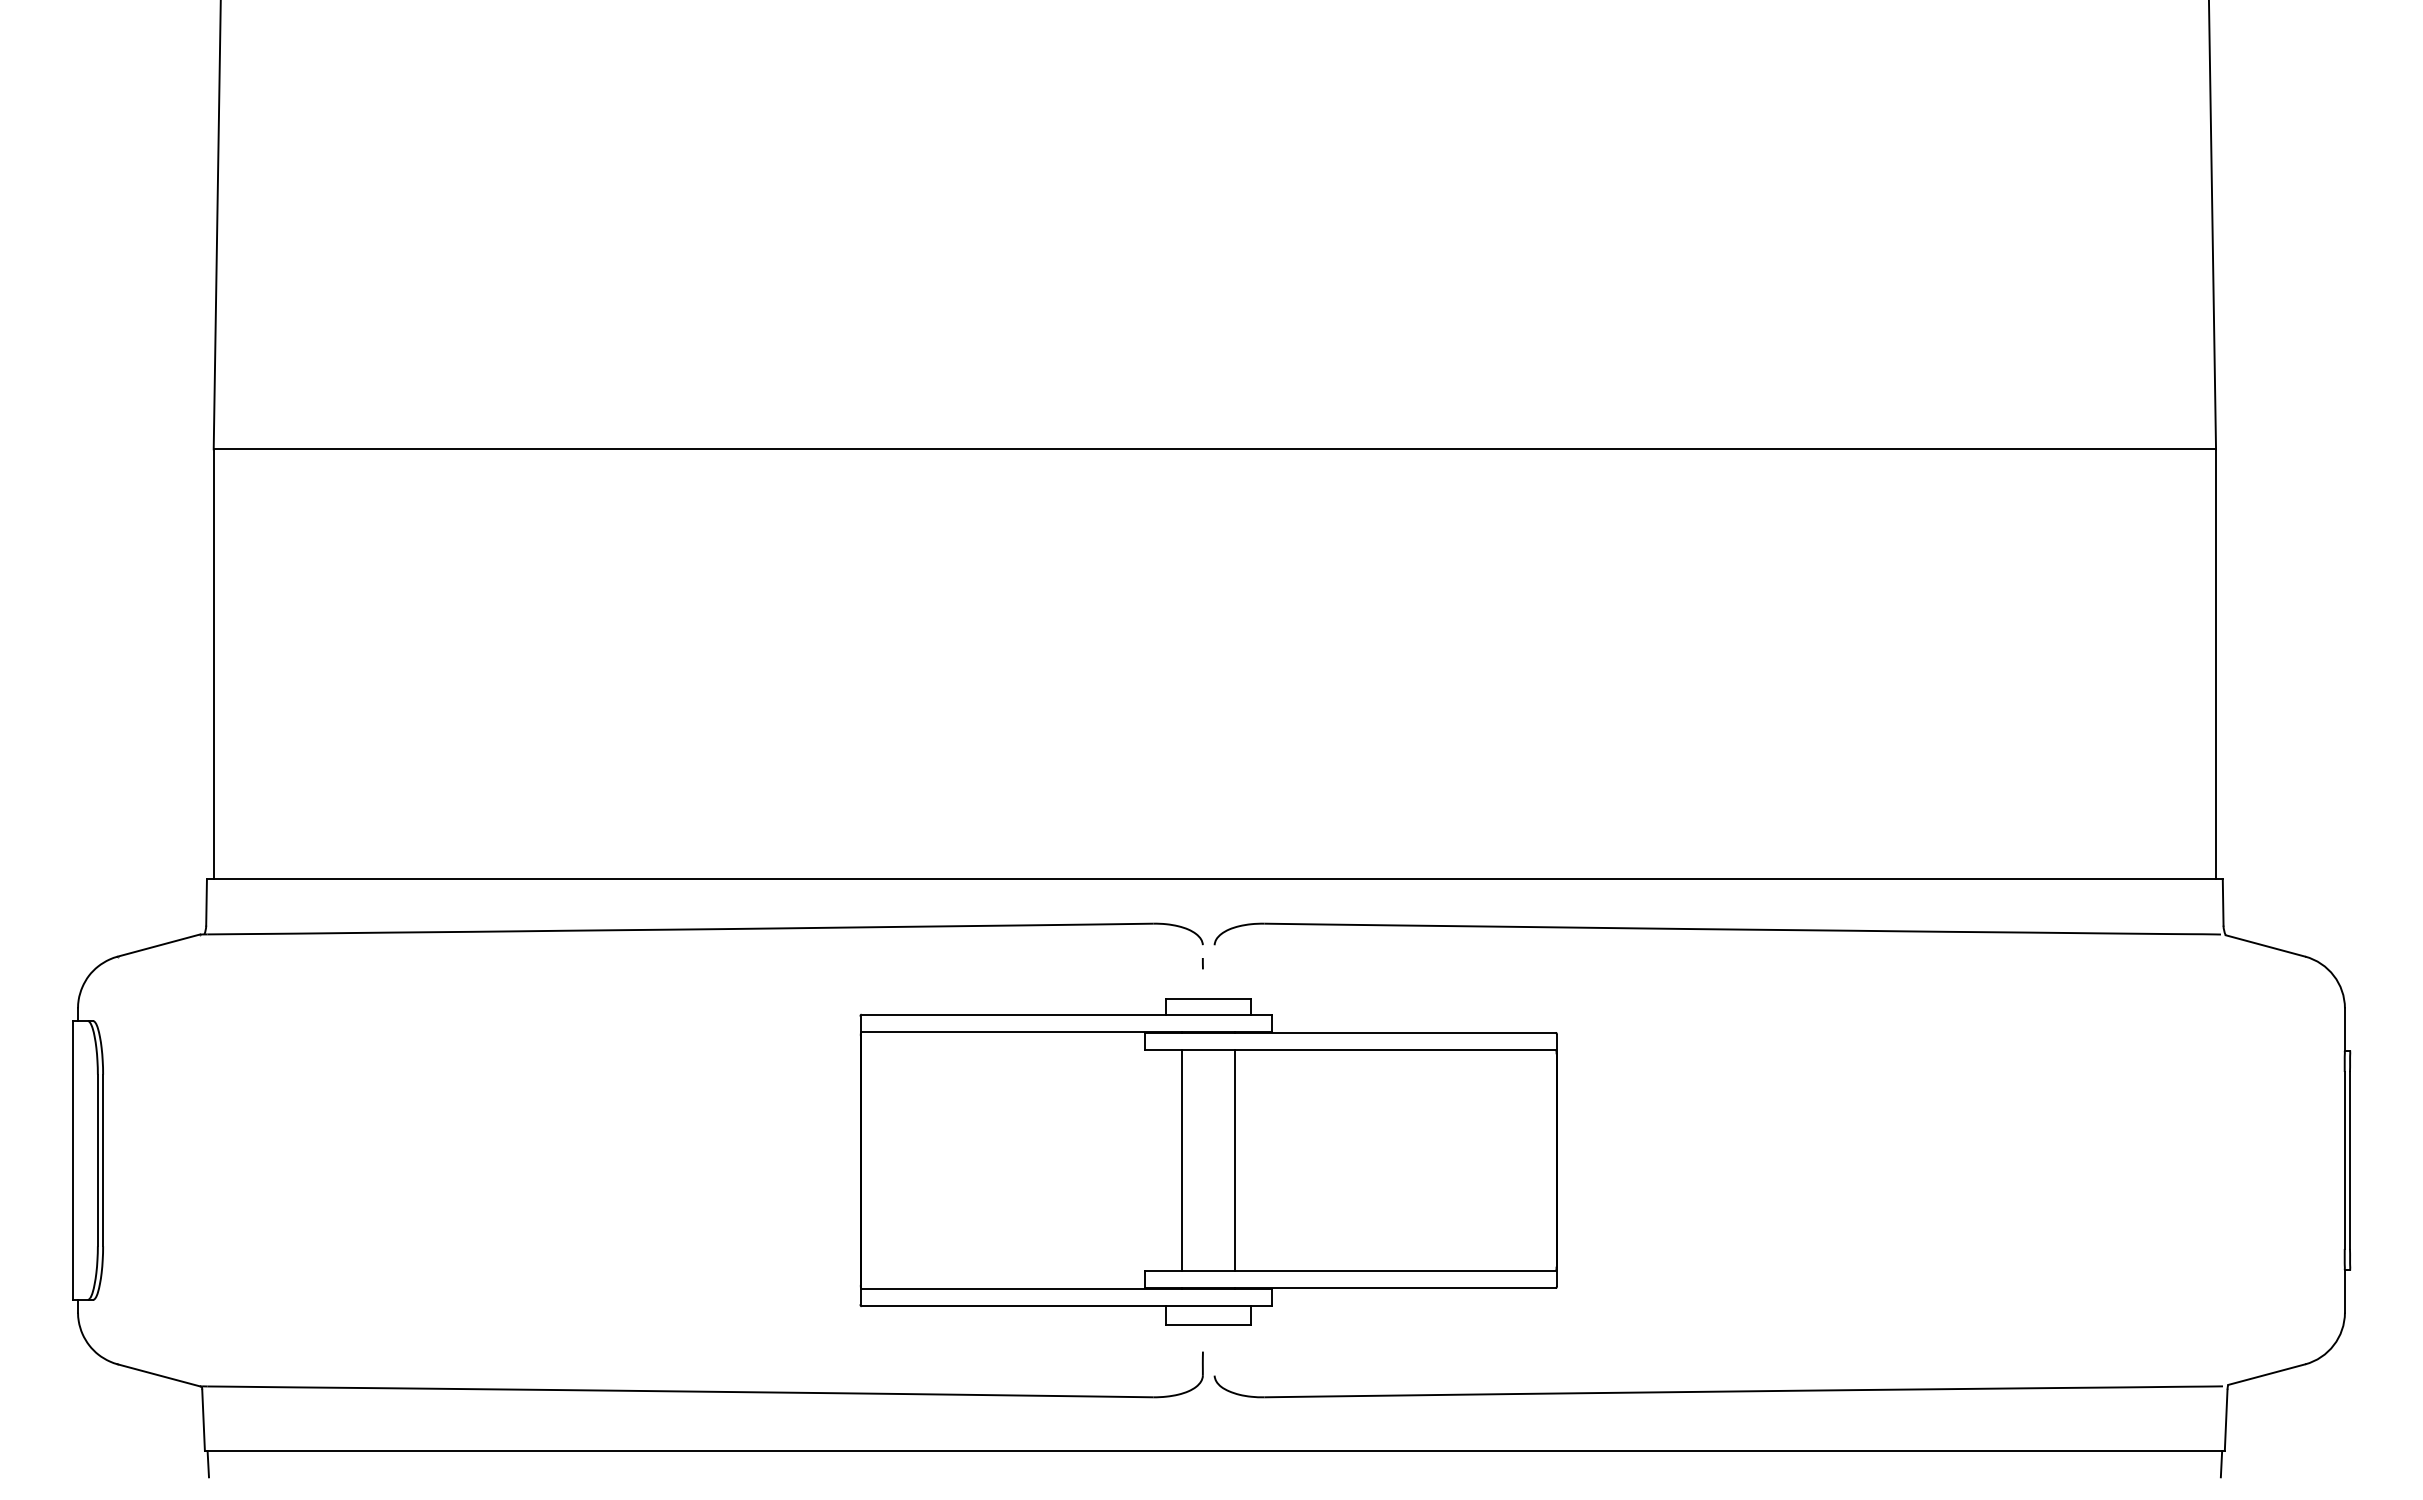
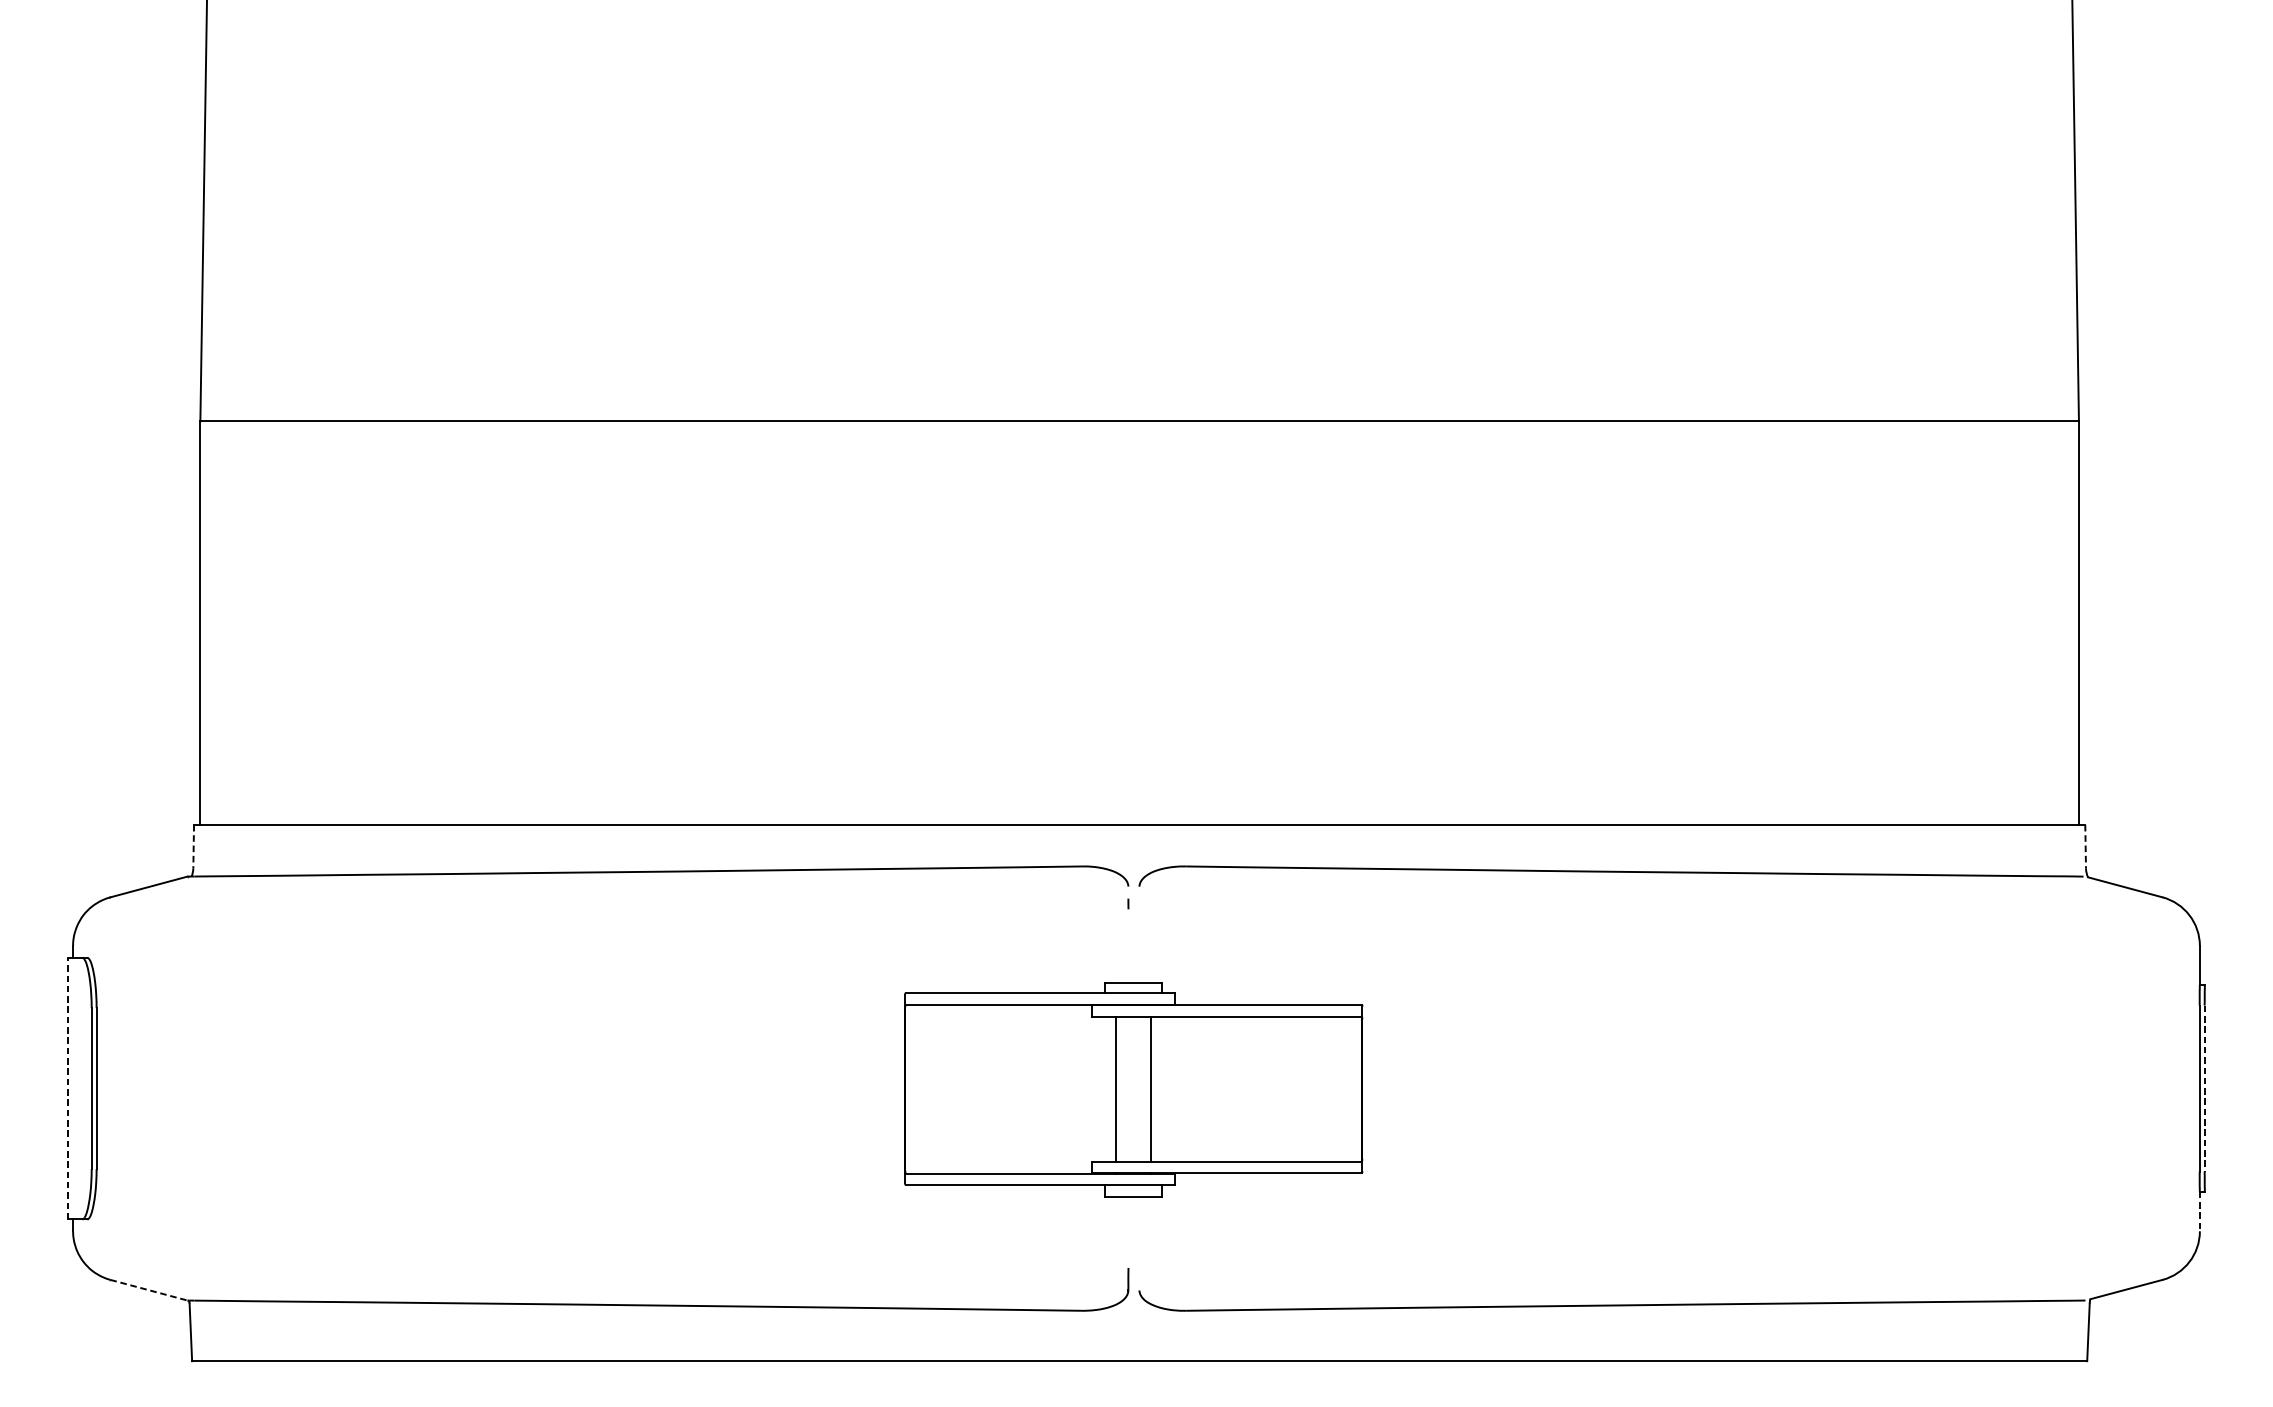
line: (206, 903) -> (193, 847), solid -> dashed
line: (2223, 903) -> (2085, 847), solid -> dashed
line: (72, 1159) -> (67, 1087), solid -> dashed
line: (2349, 1160) -> (2204, 1088), solid -> dashed
part: (1208, 1161) -> (1133, 1089), size x0.7
line: (2344, 1291) -> (2199, 1211), solid -> dashed
line: (158, 1375) -> (148, 1290), solid -> dashed
line: (208, 1464) -> (195, 1373), removed
line: (2221, 1464) -> (2084, 1373), removed

